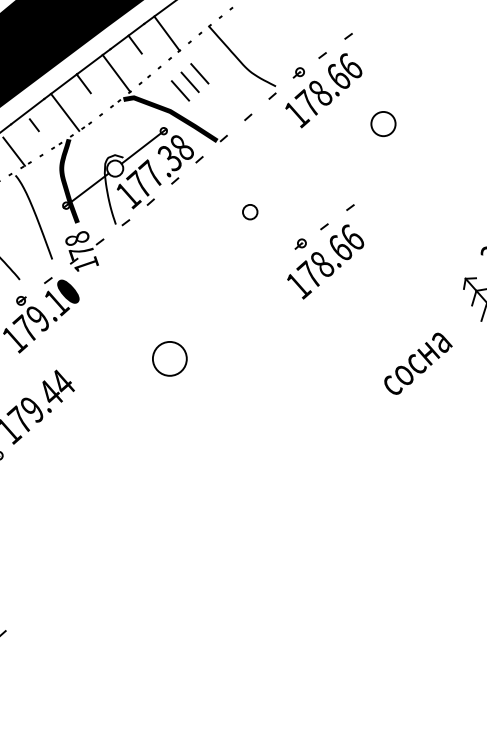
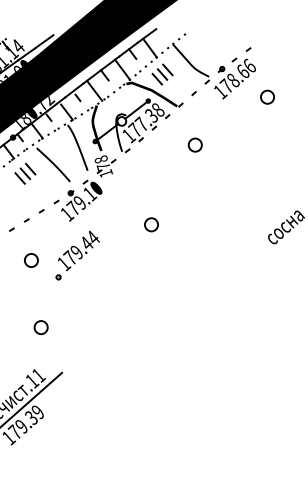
part: (248, 211) -> (194, 144), size x1.67
part: (324, 251) -> (235, 166), removed
part: (169, 358) -> (151, 224), size x0.71

